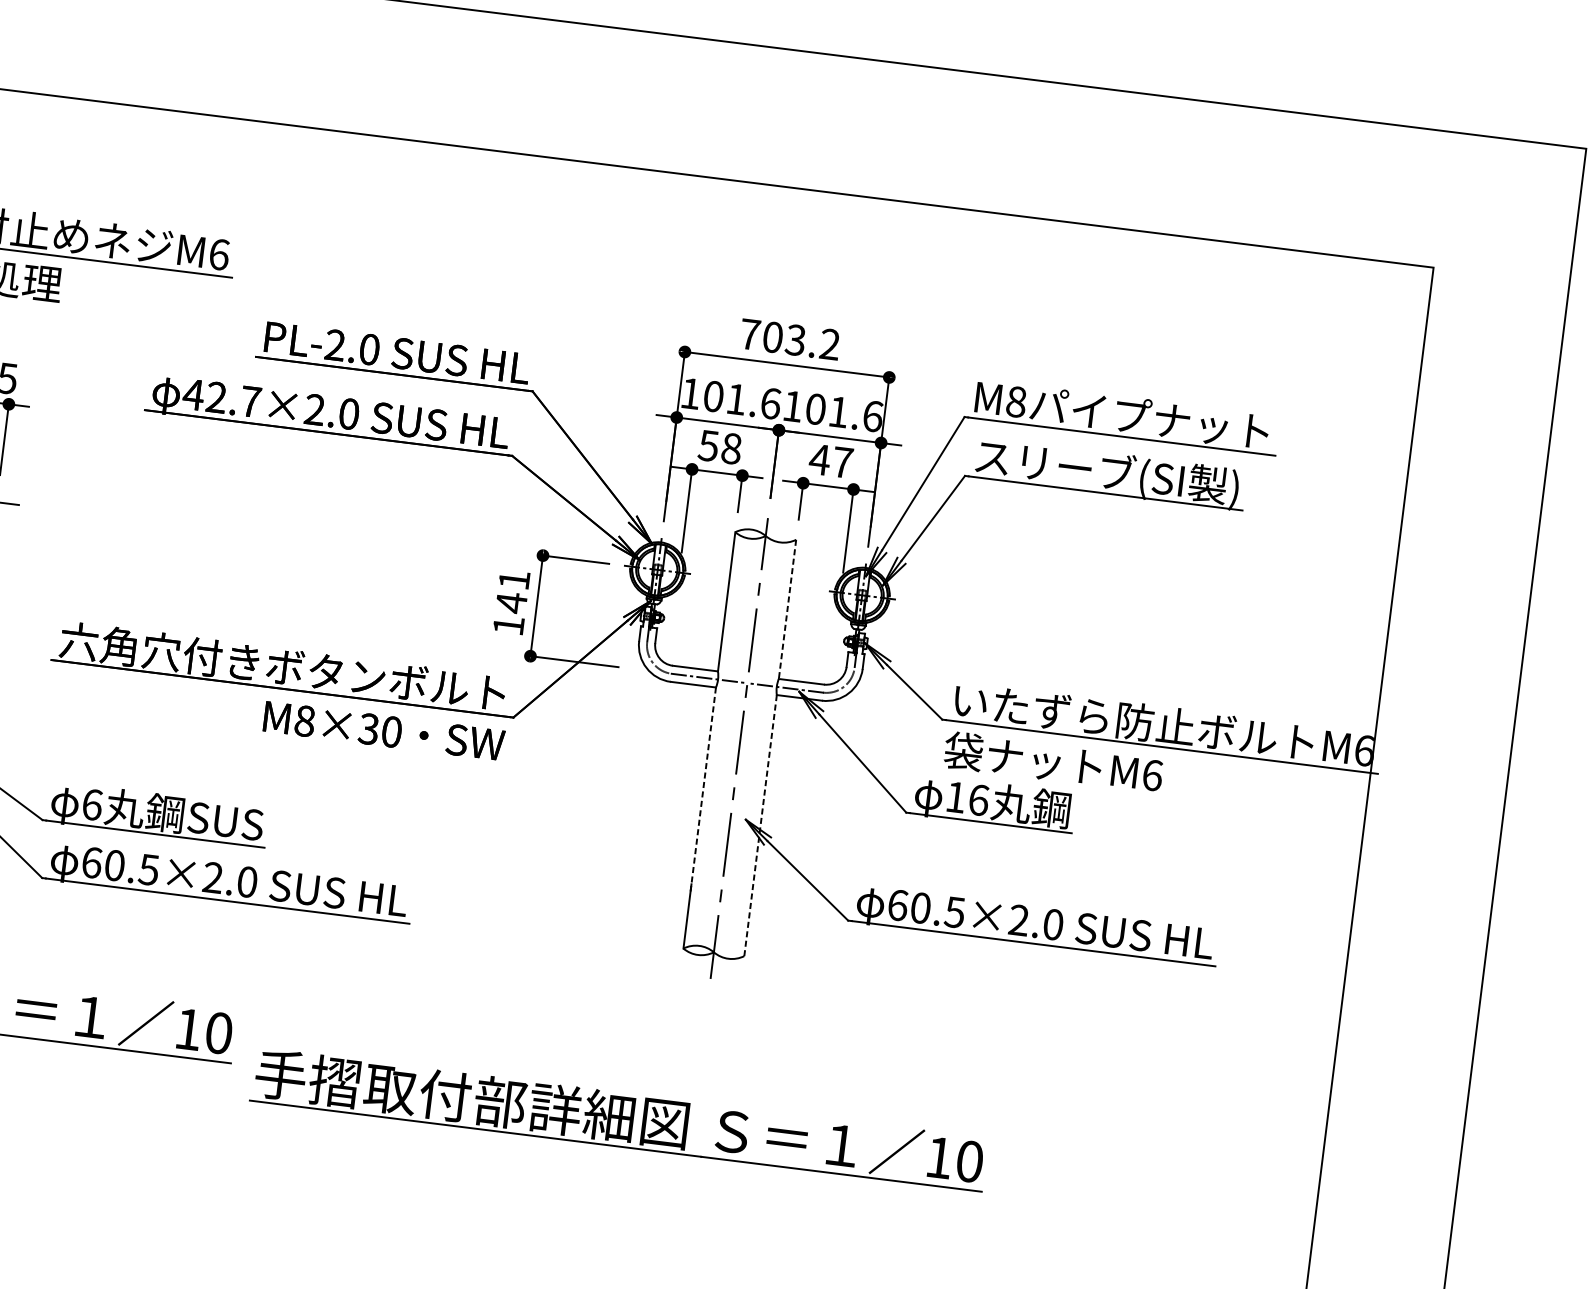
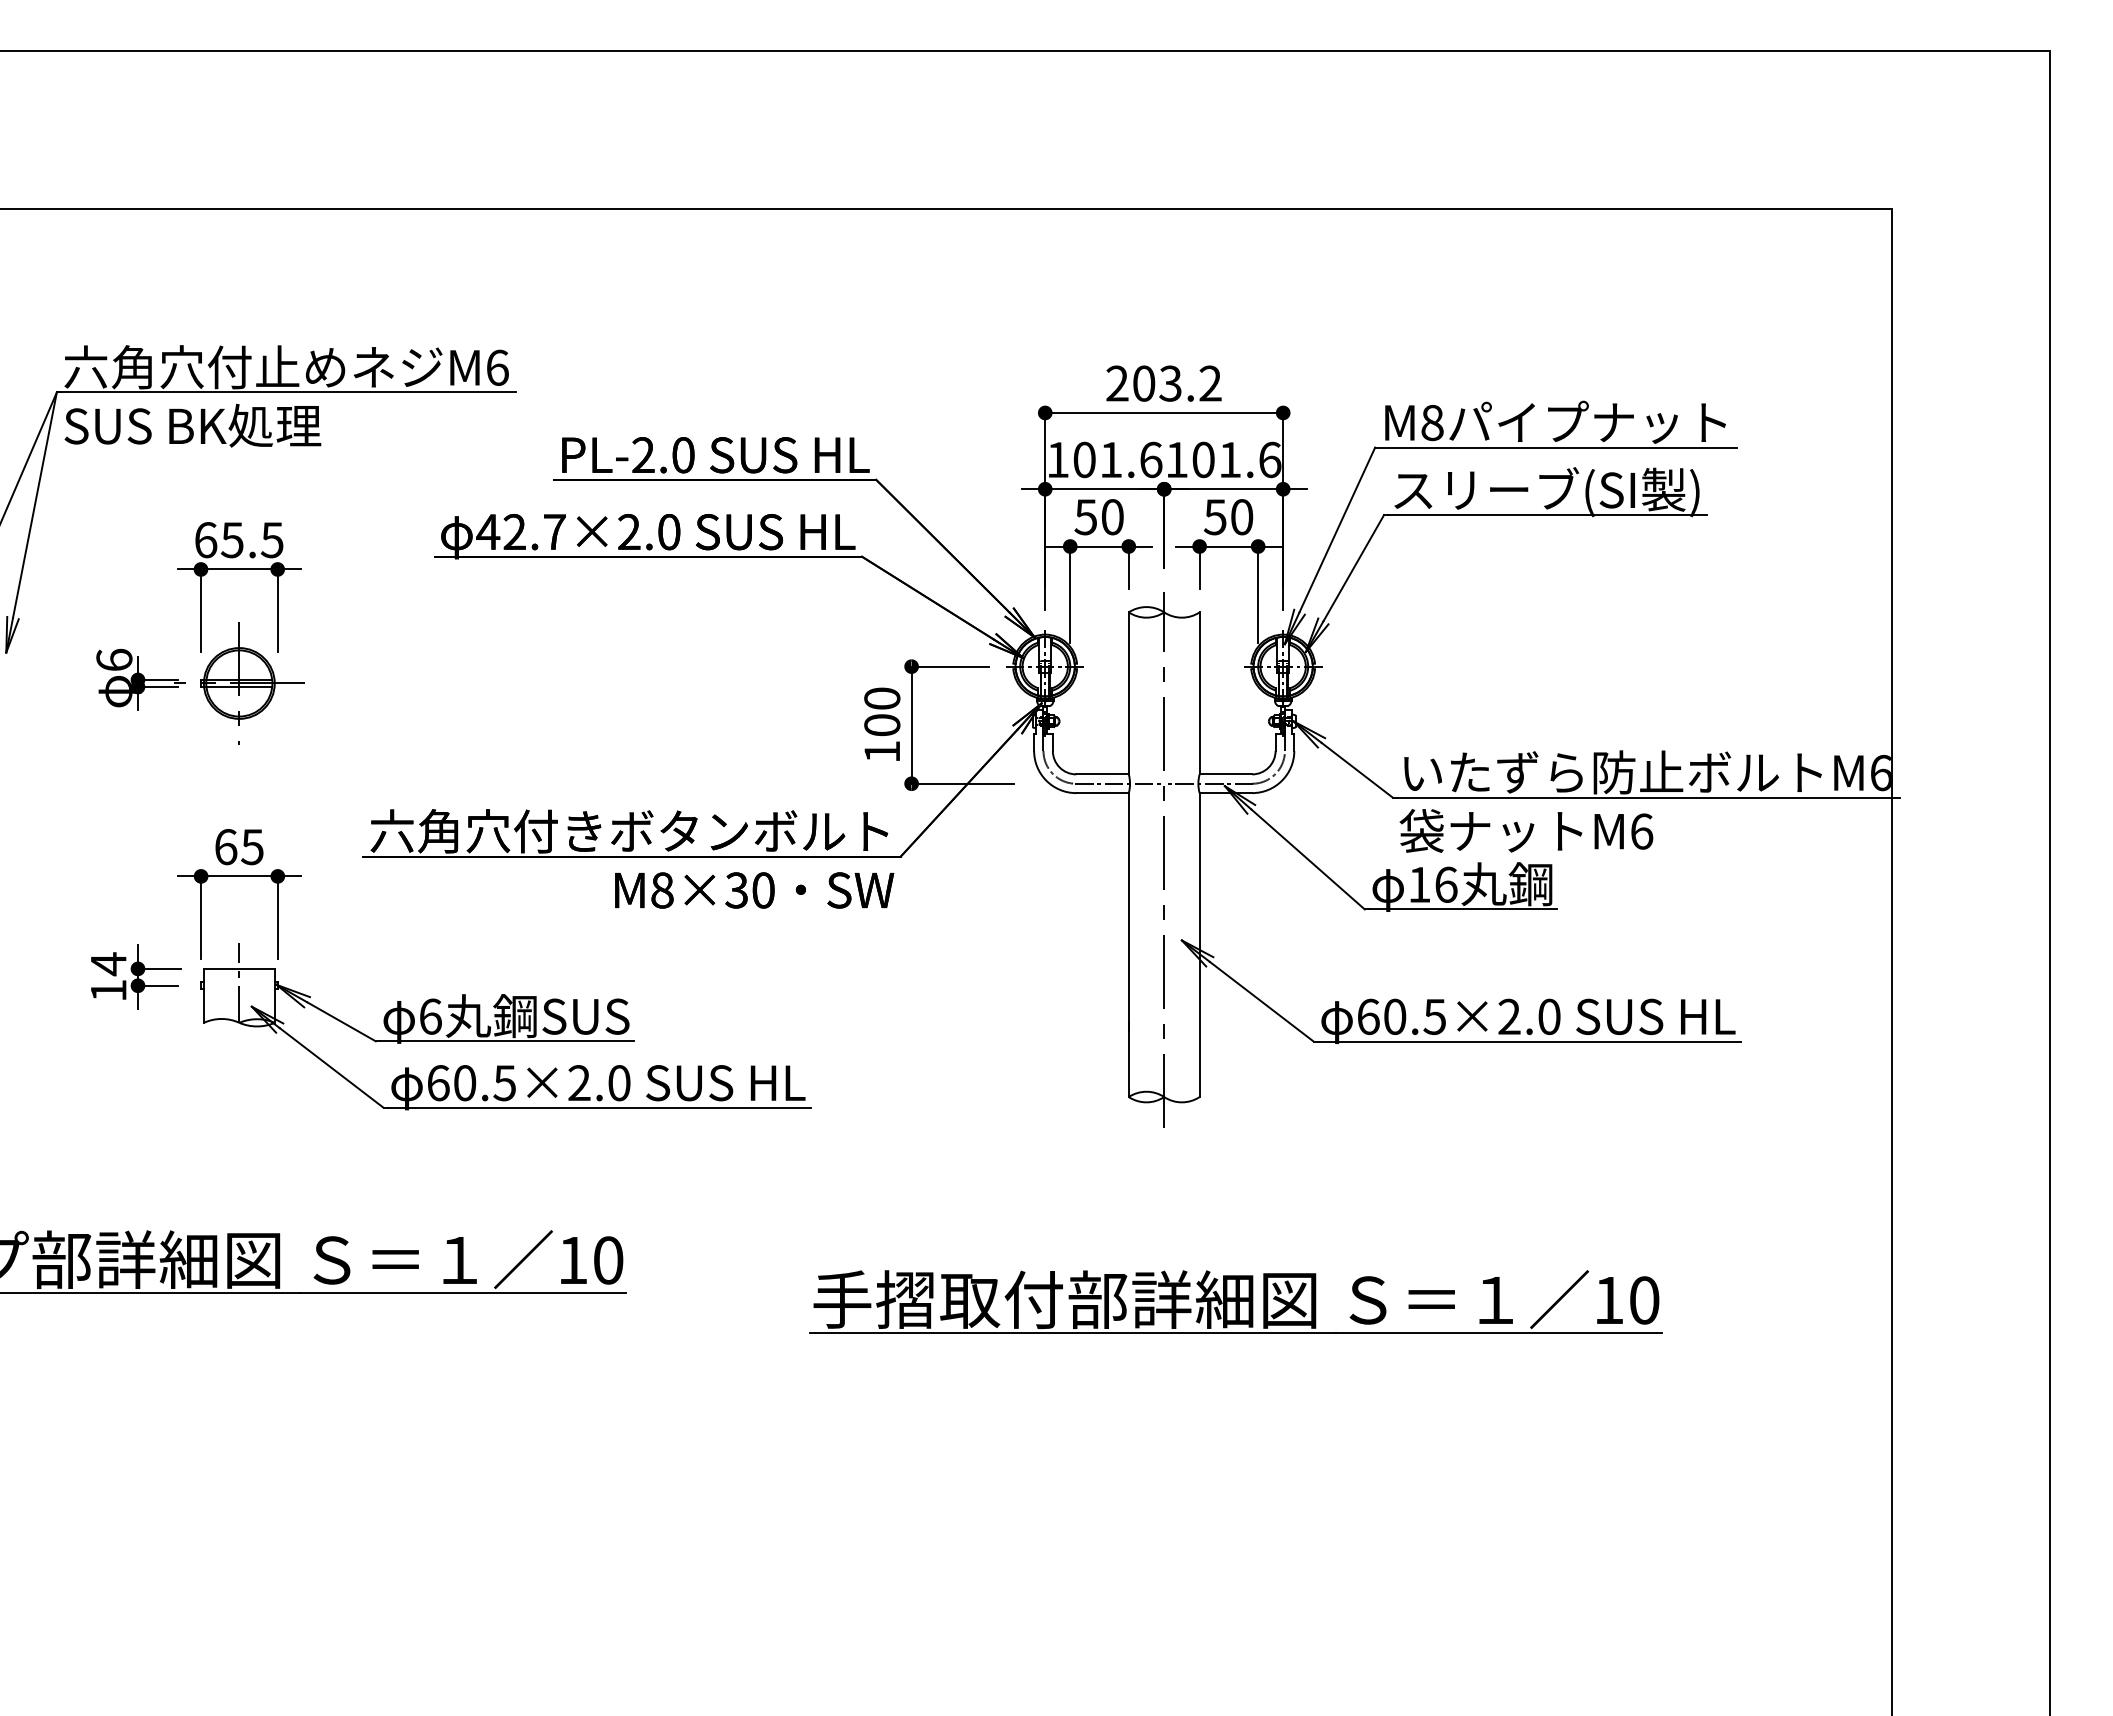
text: (750, 334) -> (1117, 383), 703.2 -> 203.2
text: (731, 448) -> (1112, 517), 58 -> 50
text: (831, 461) -> (1228, 517), 47 -> 50
text: (513, 591) -> (882, 712), 141 -> 100
line: (787, 609) -> (1199, 693), dashed -> solid
line: (703, 789) -> (1128, 911), dashed -> solid
line: (760, 825) -> (1199, 945), dashed -> solid
part: (618, 1118) -> (1235, 1301), moved

